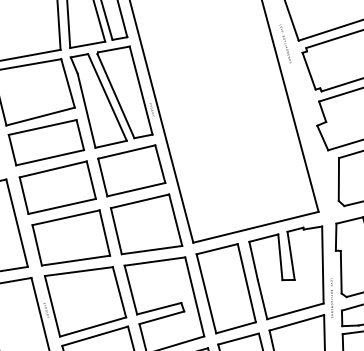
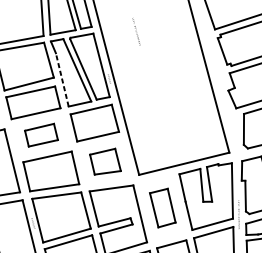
text: (285, 43) -> (136, 31), moved
line: (86, 110) -> (62, 79), solid -> dashed
part: (57, 187) -> (41, 135), size x0.6
part: (146, 224) -> (105, 161), size x0.6
part: (225, 288) -> (162, 207), size x0.6

